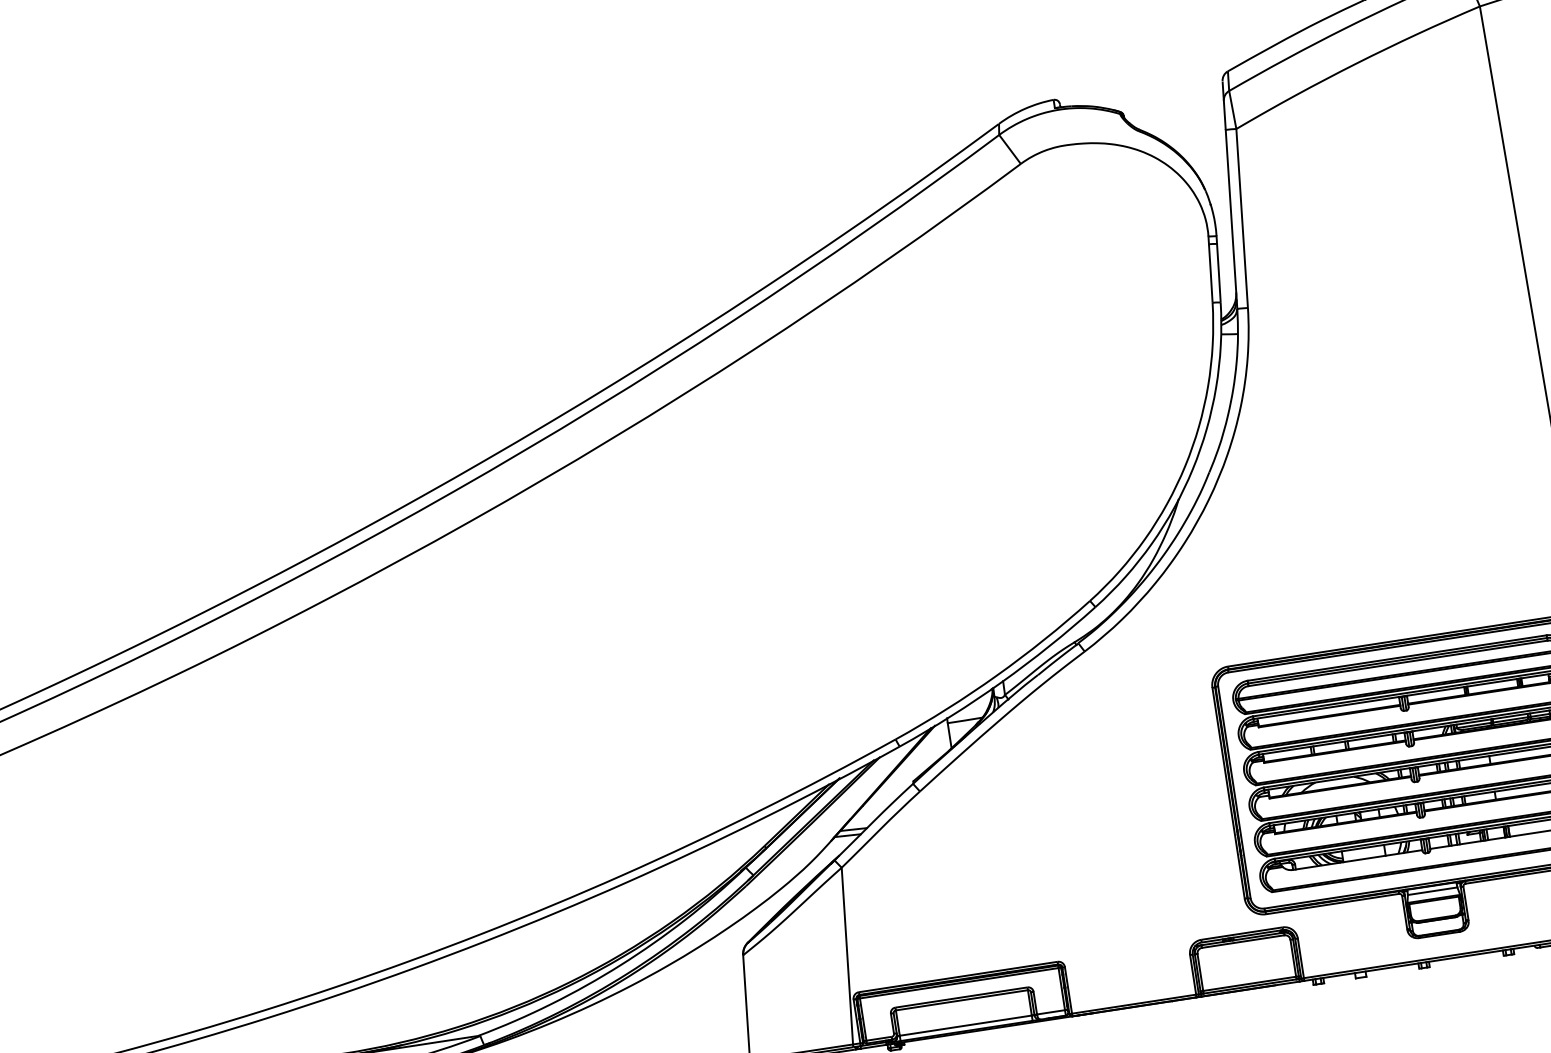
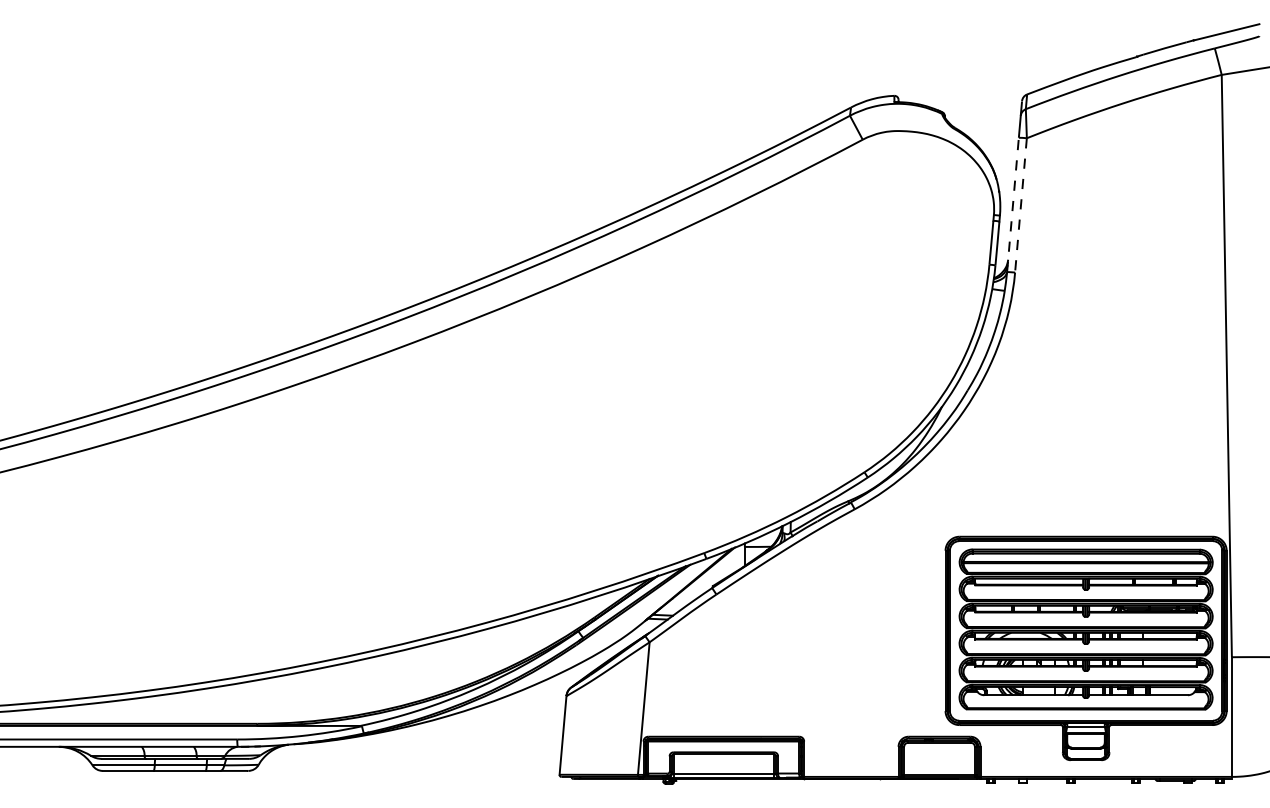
line: (1232, 218) -> (1013, 204), solid -> dashed
line: (1241, 218) -> (1020, 205), solid -> dashed

